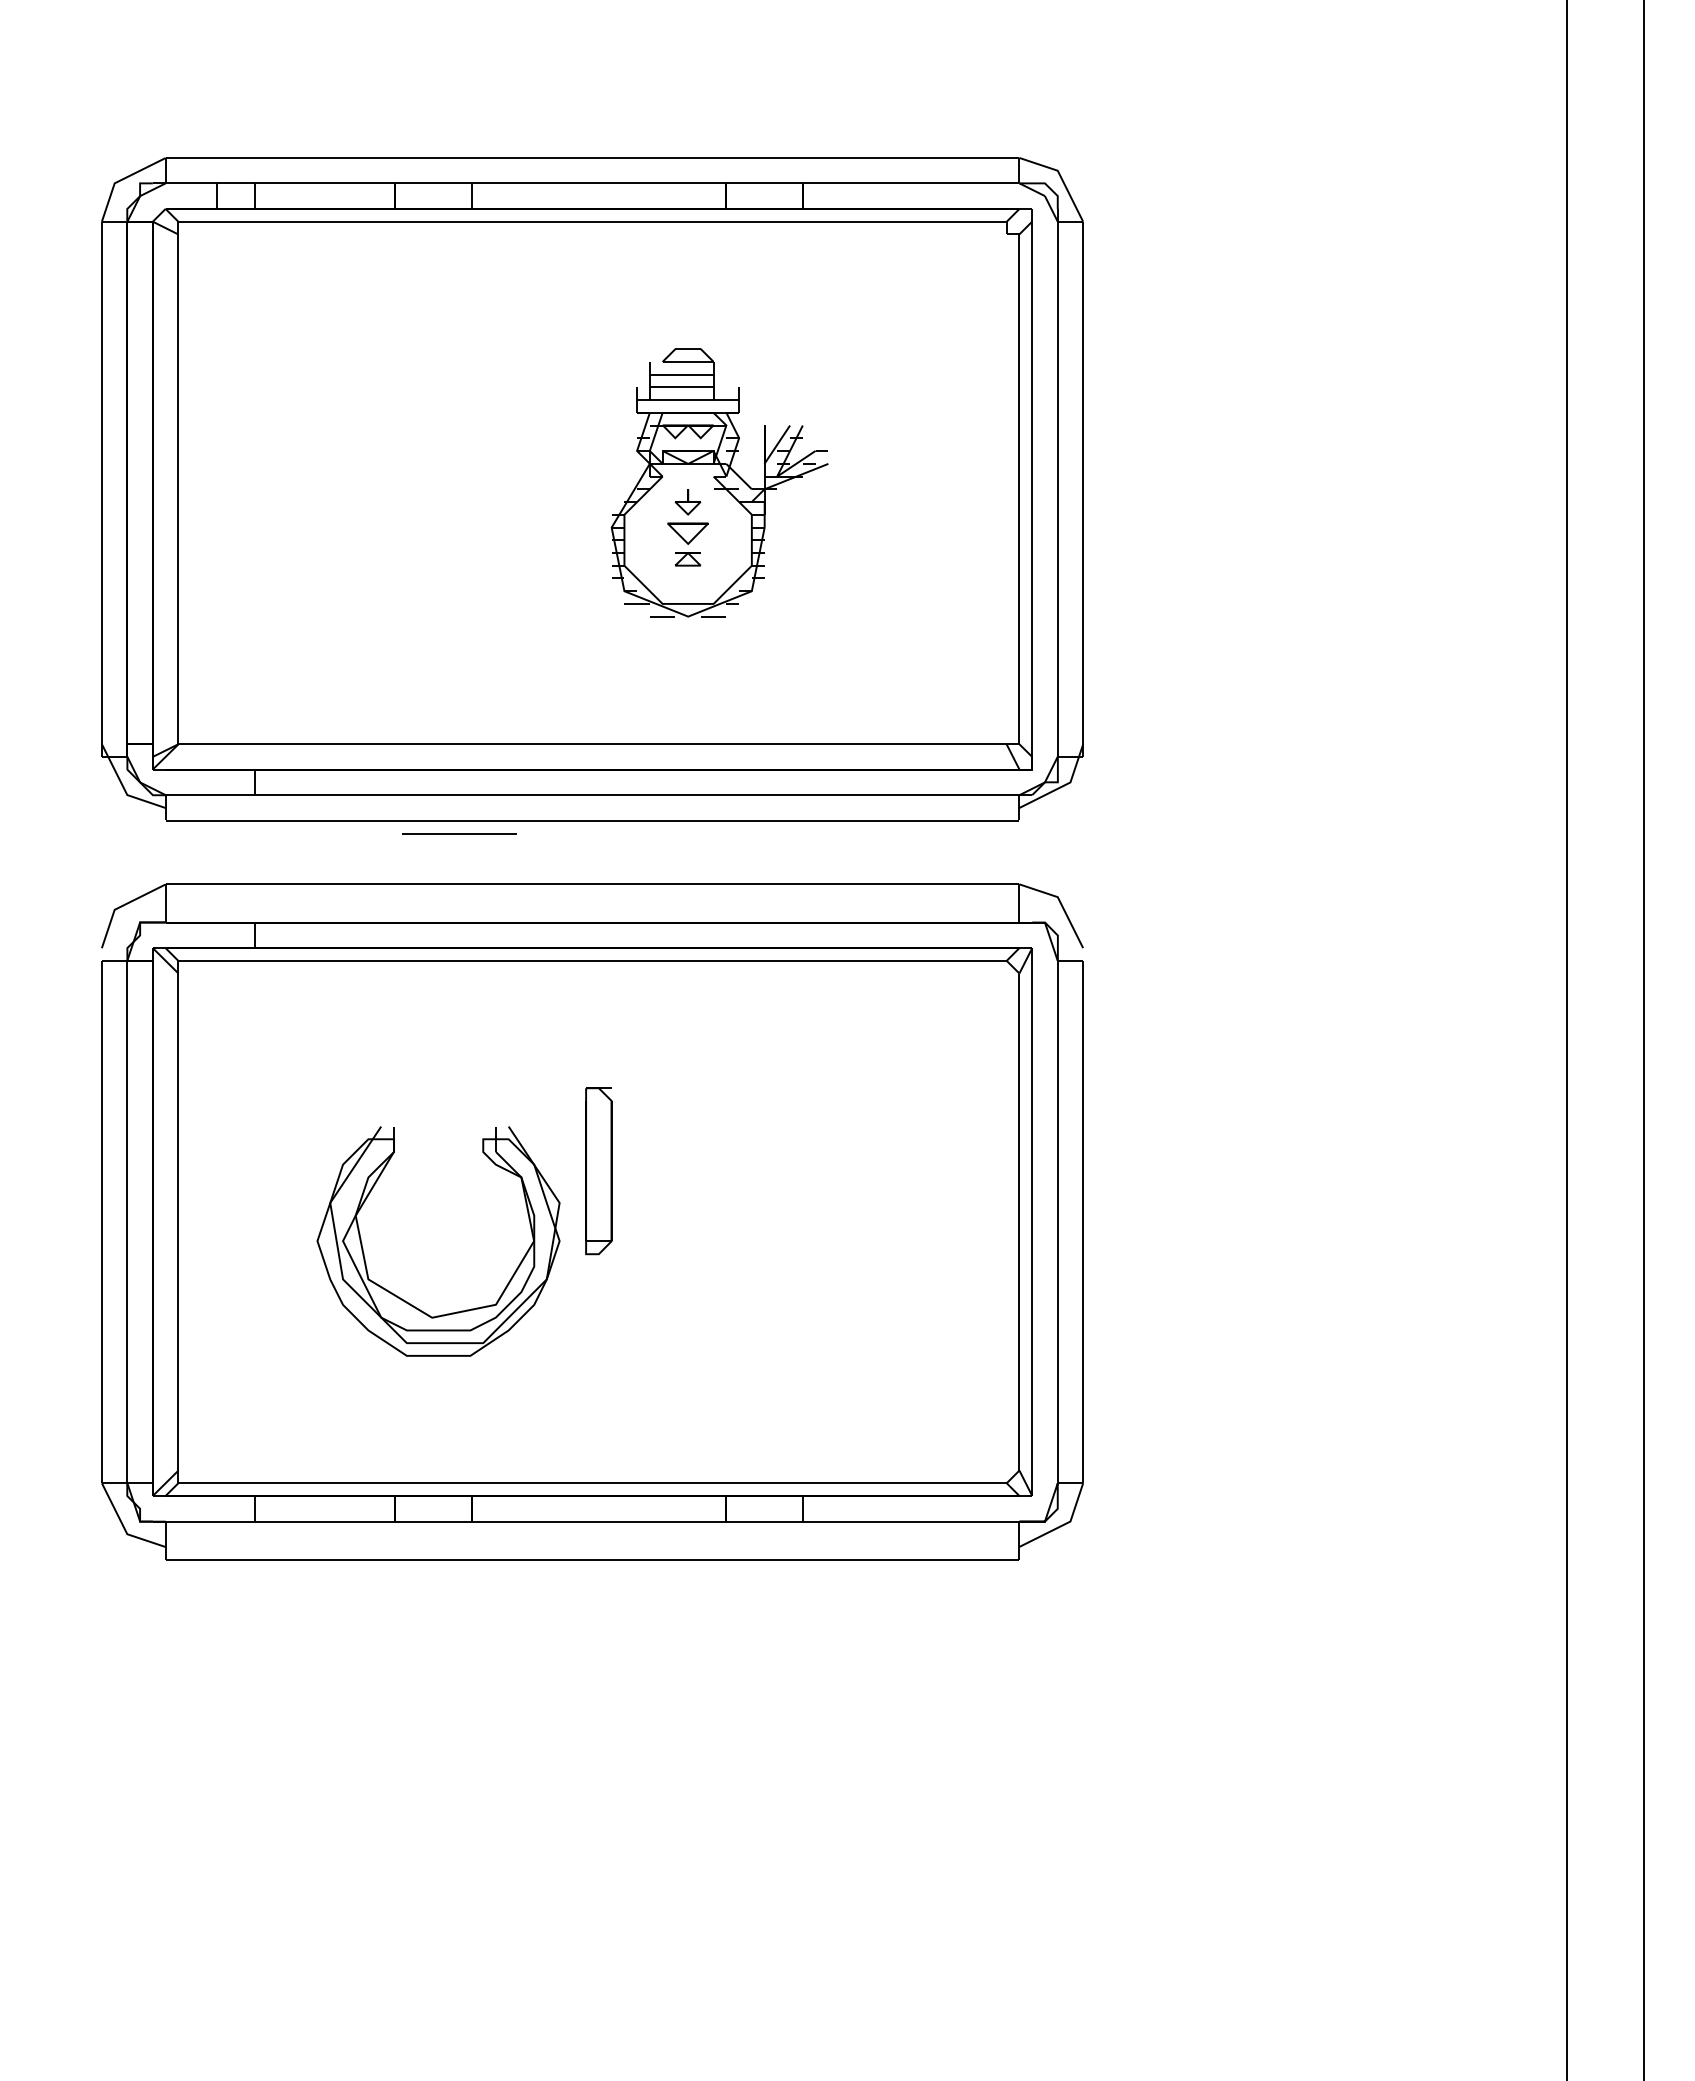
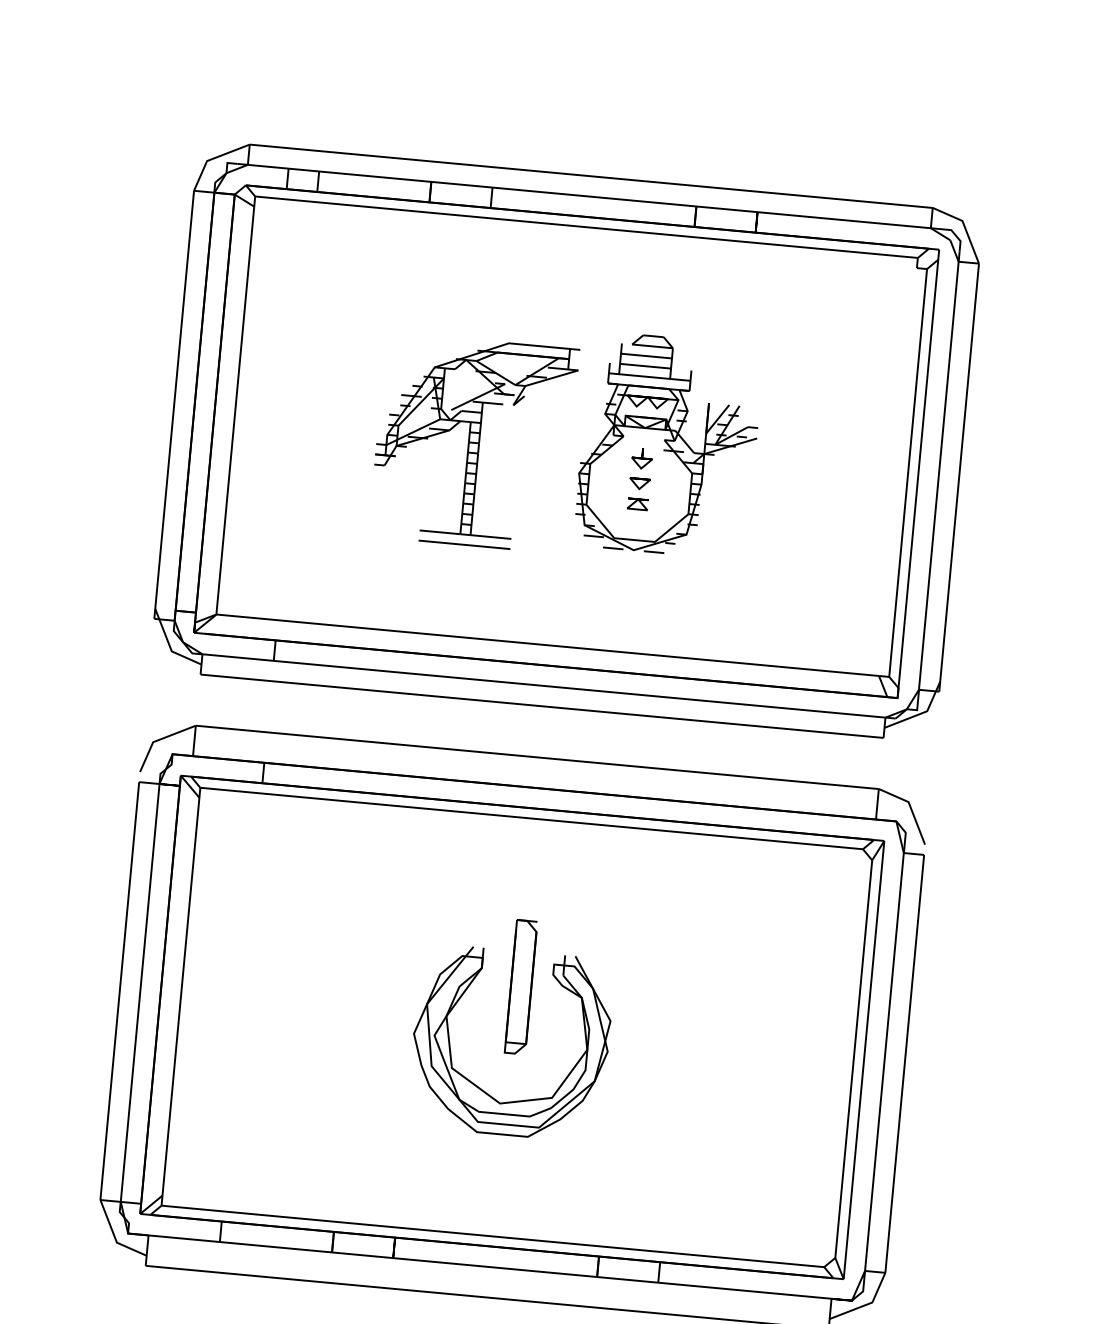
part: (478, 495) -> (474, 437), added
part: (687, 533) -> (639, 483), size x0.62
line: (459, 833) -> (464, 544), moved
part: (402, 1298) -> (477, 1085), moved

